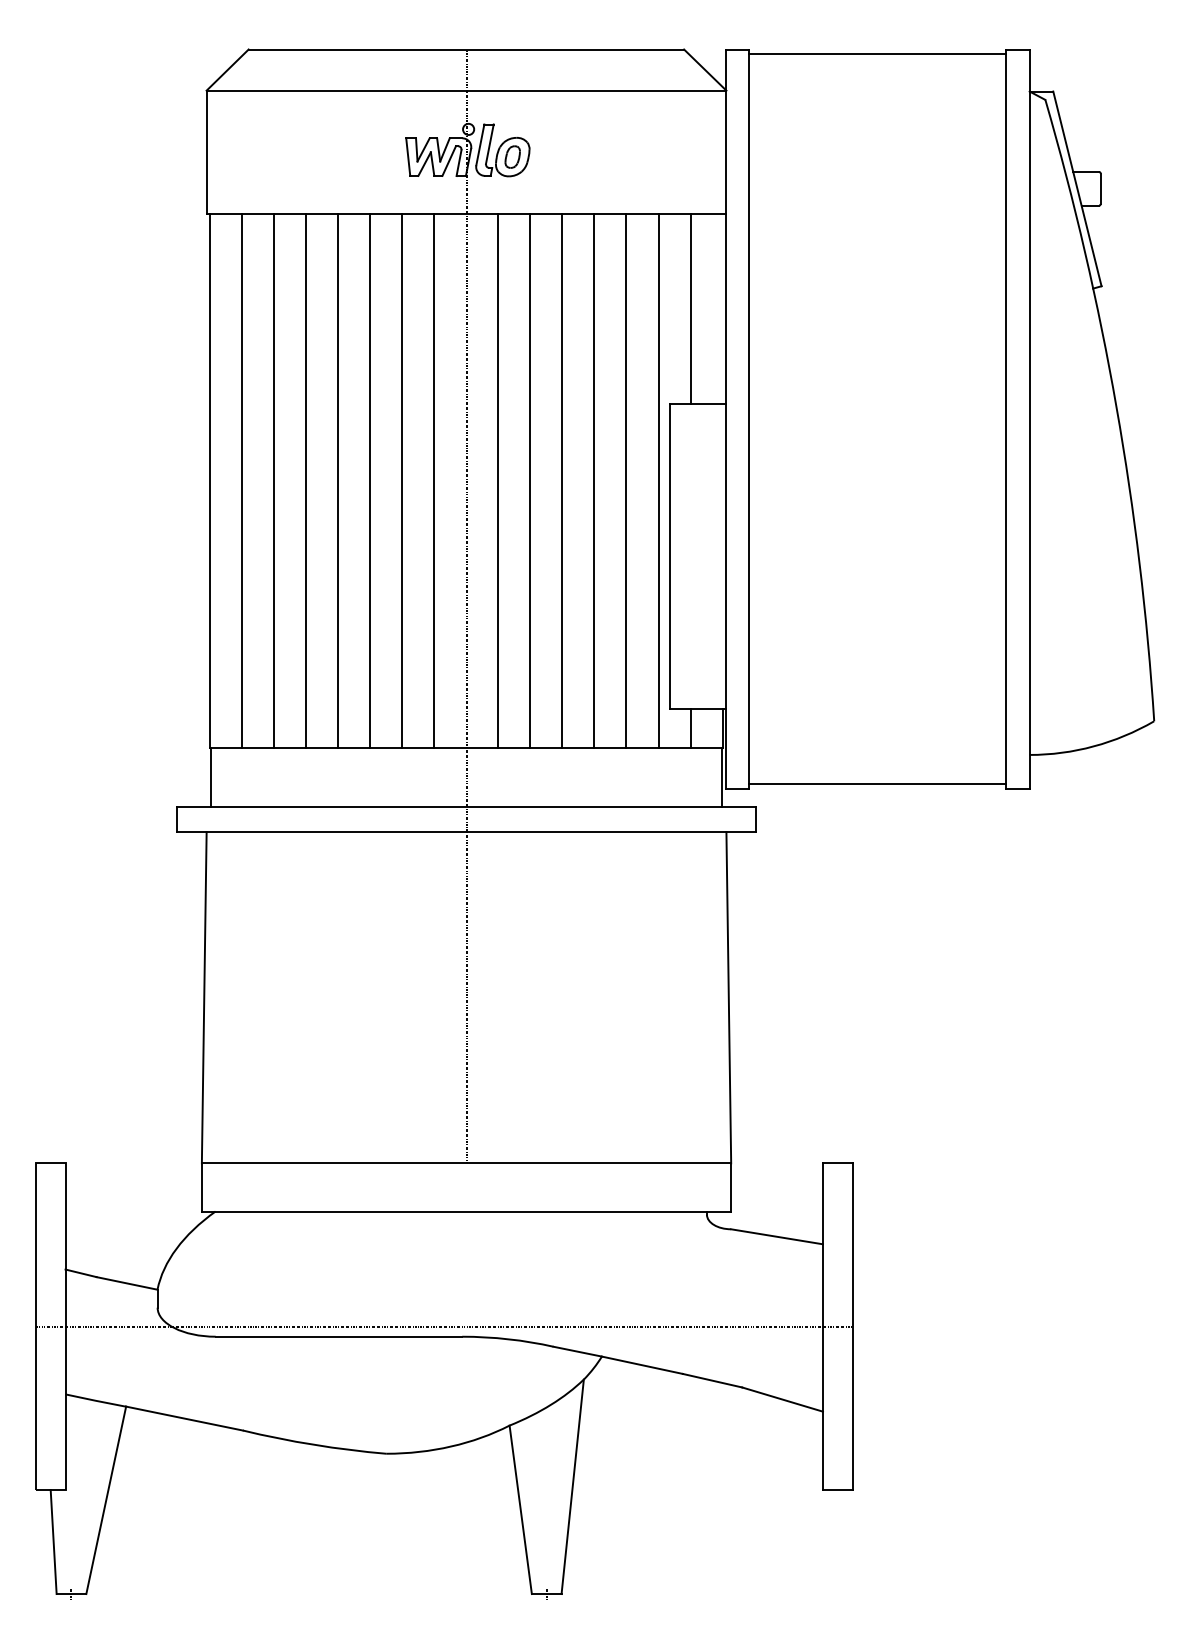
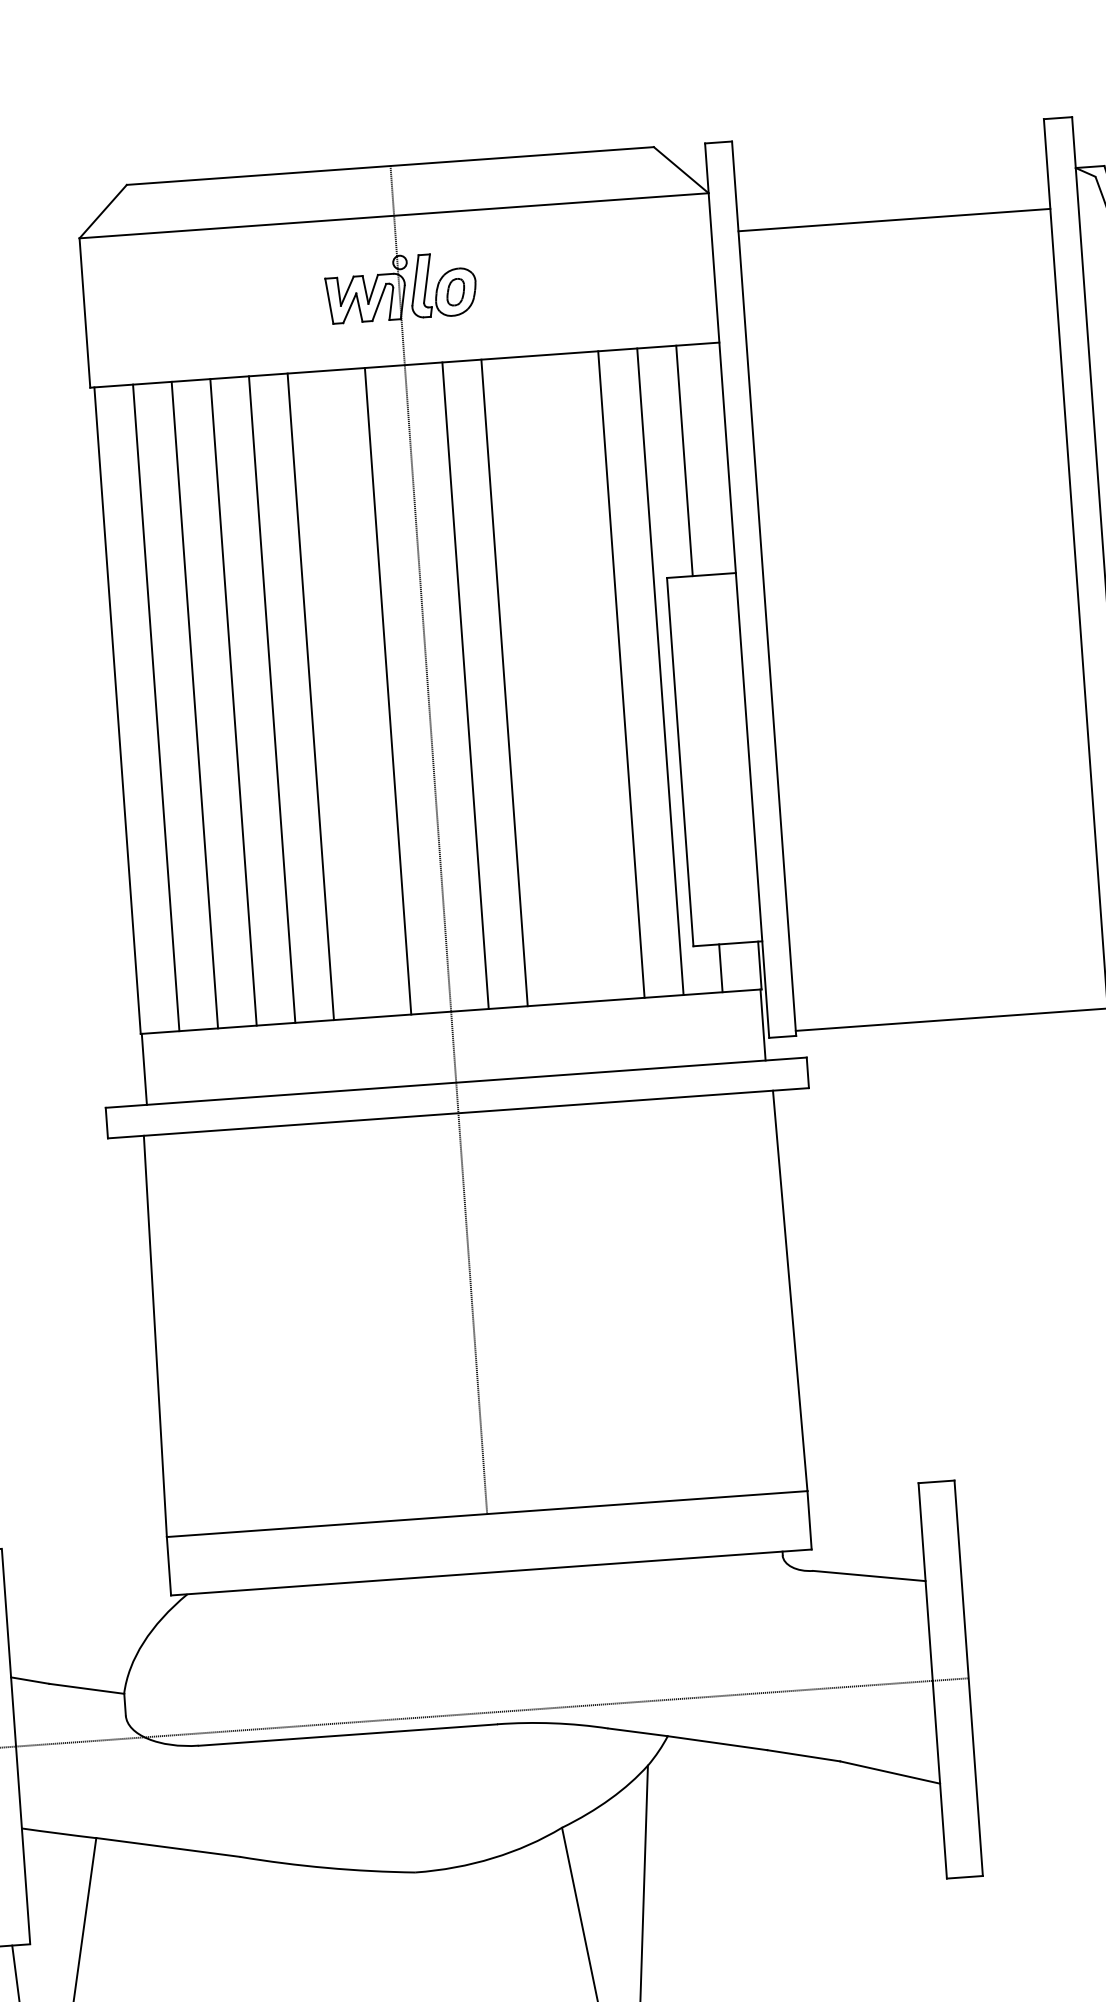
line: (877, 53) -> (894, 219), moved
line: (401, 481) -> (349, 694), removed
line: (562, 481) -> (544, 680), removed
line: (594, 481) -> (582, 677), removed

